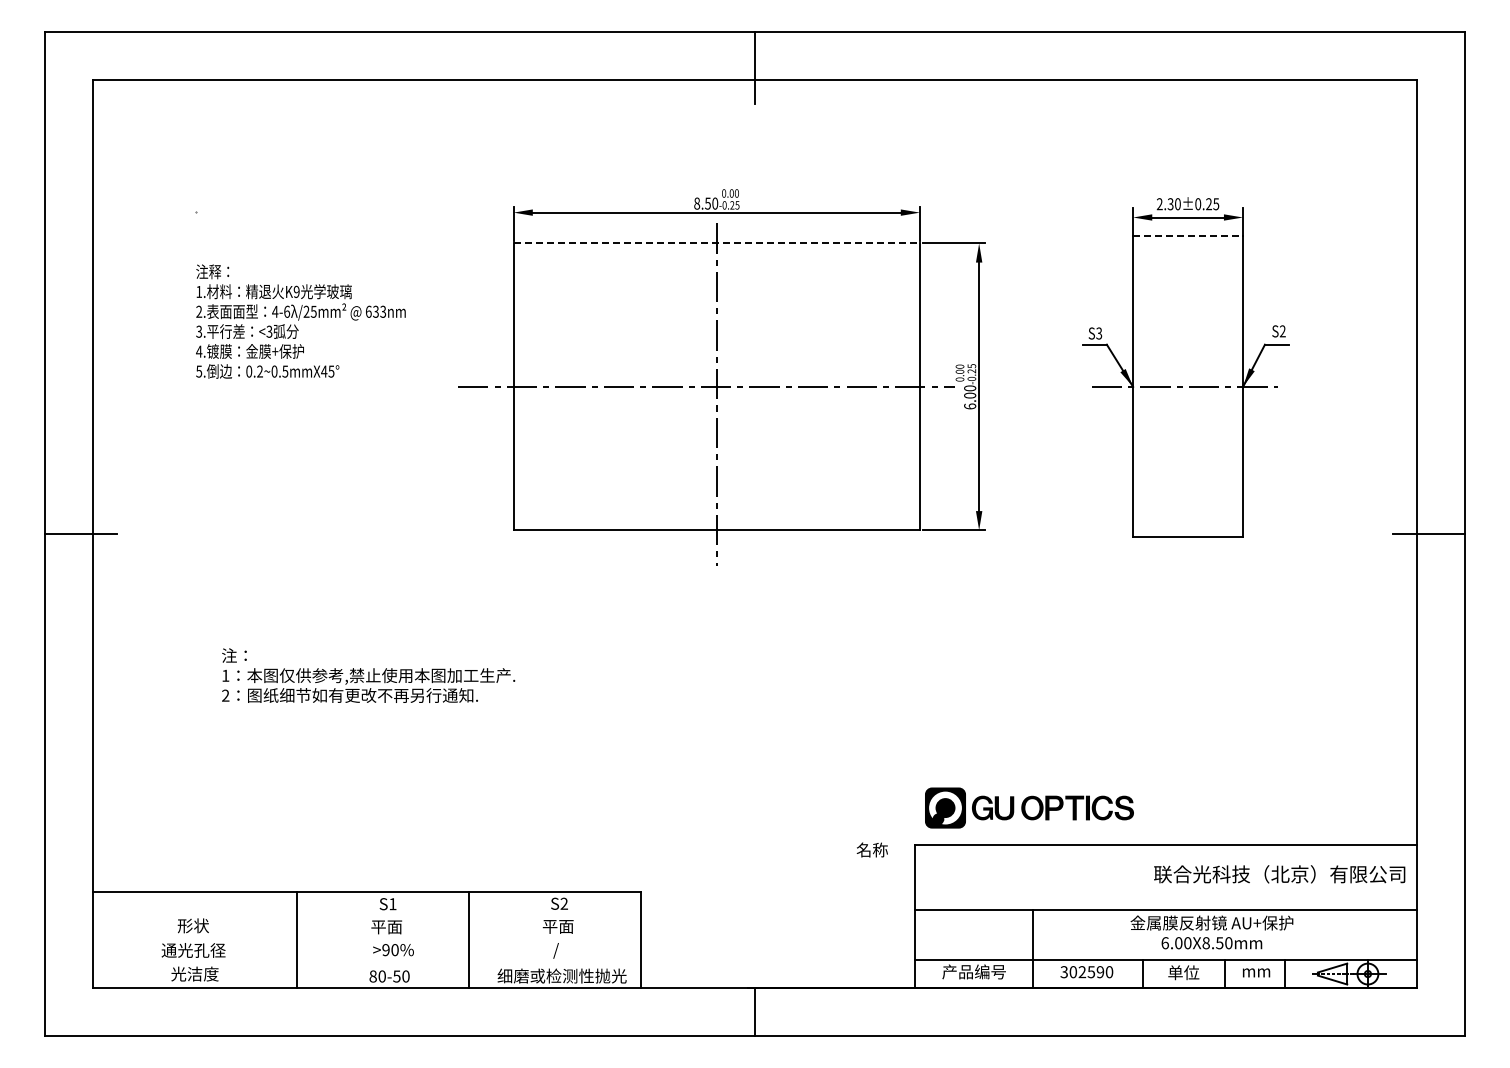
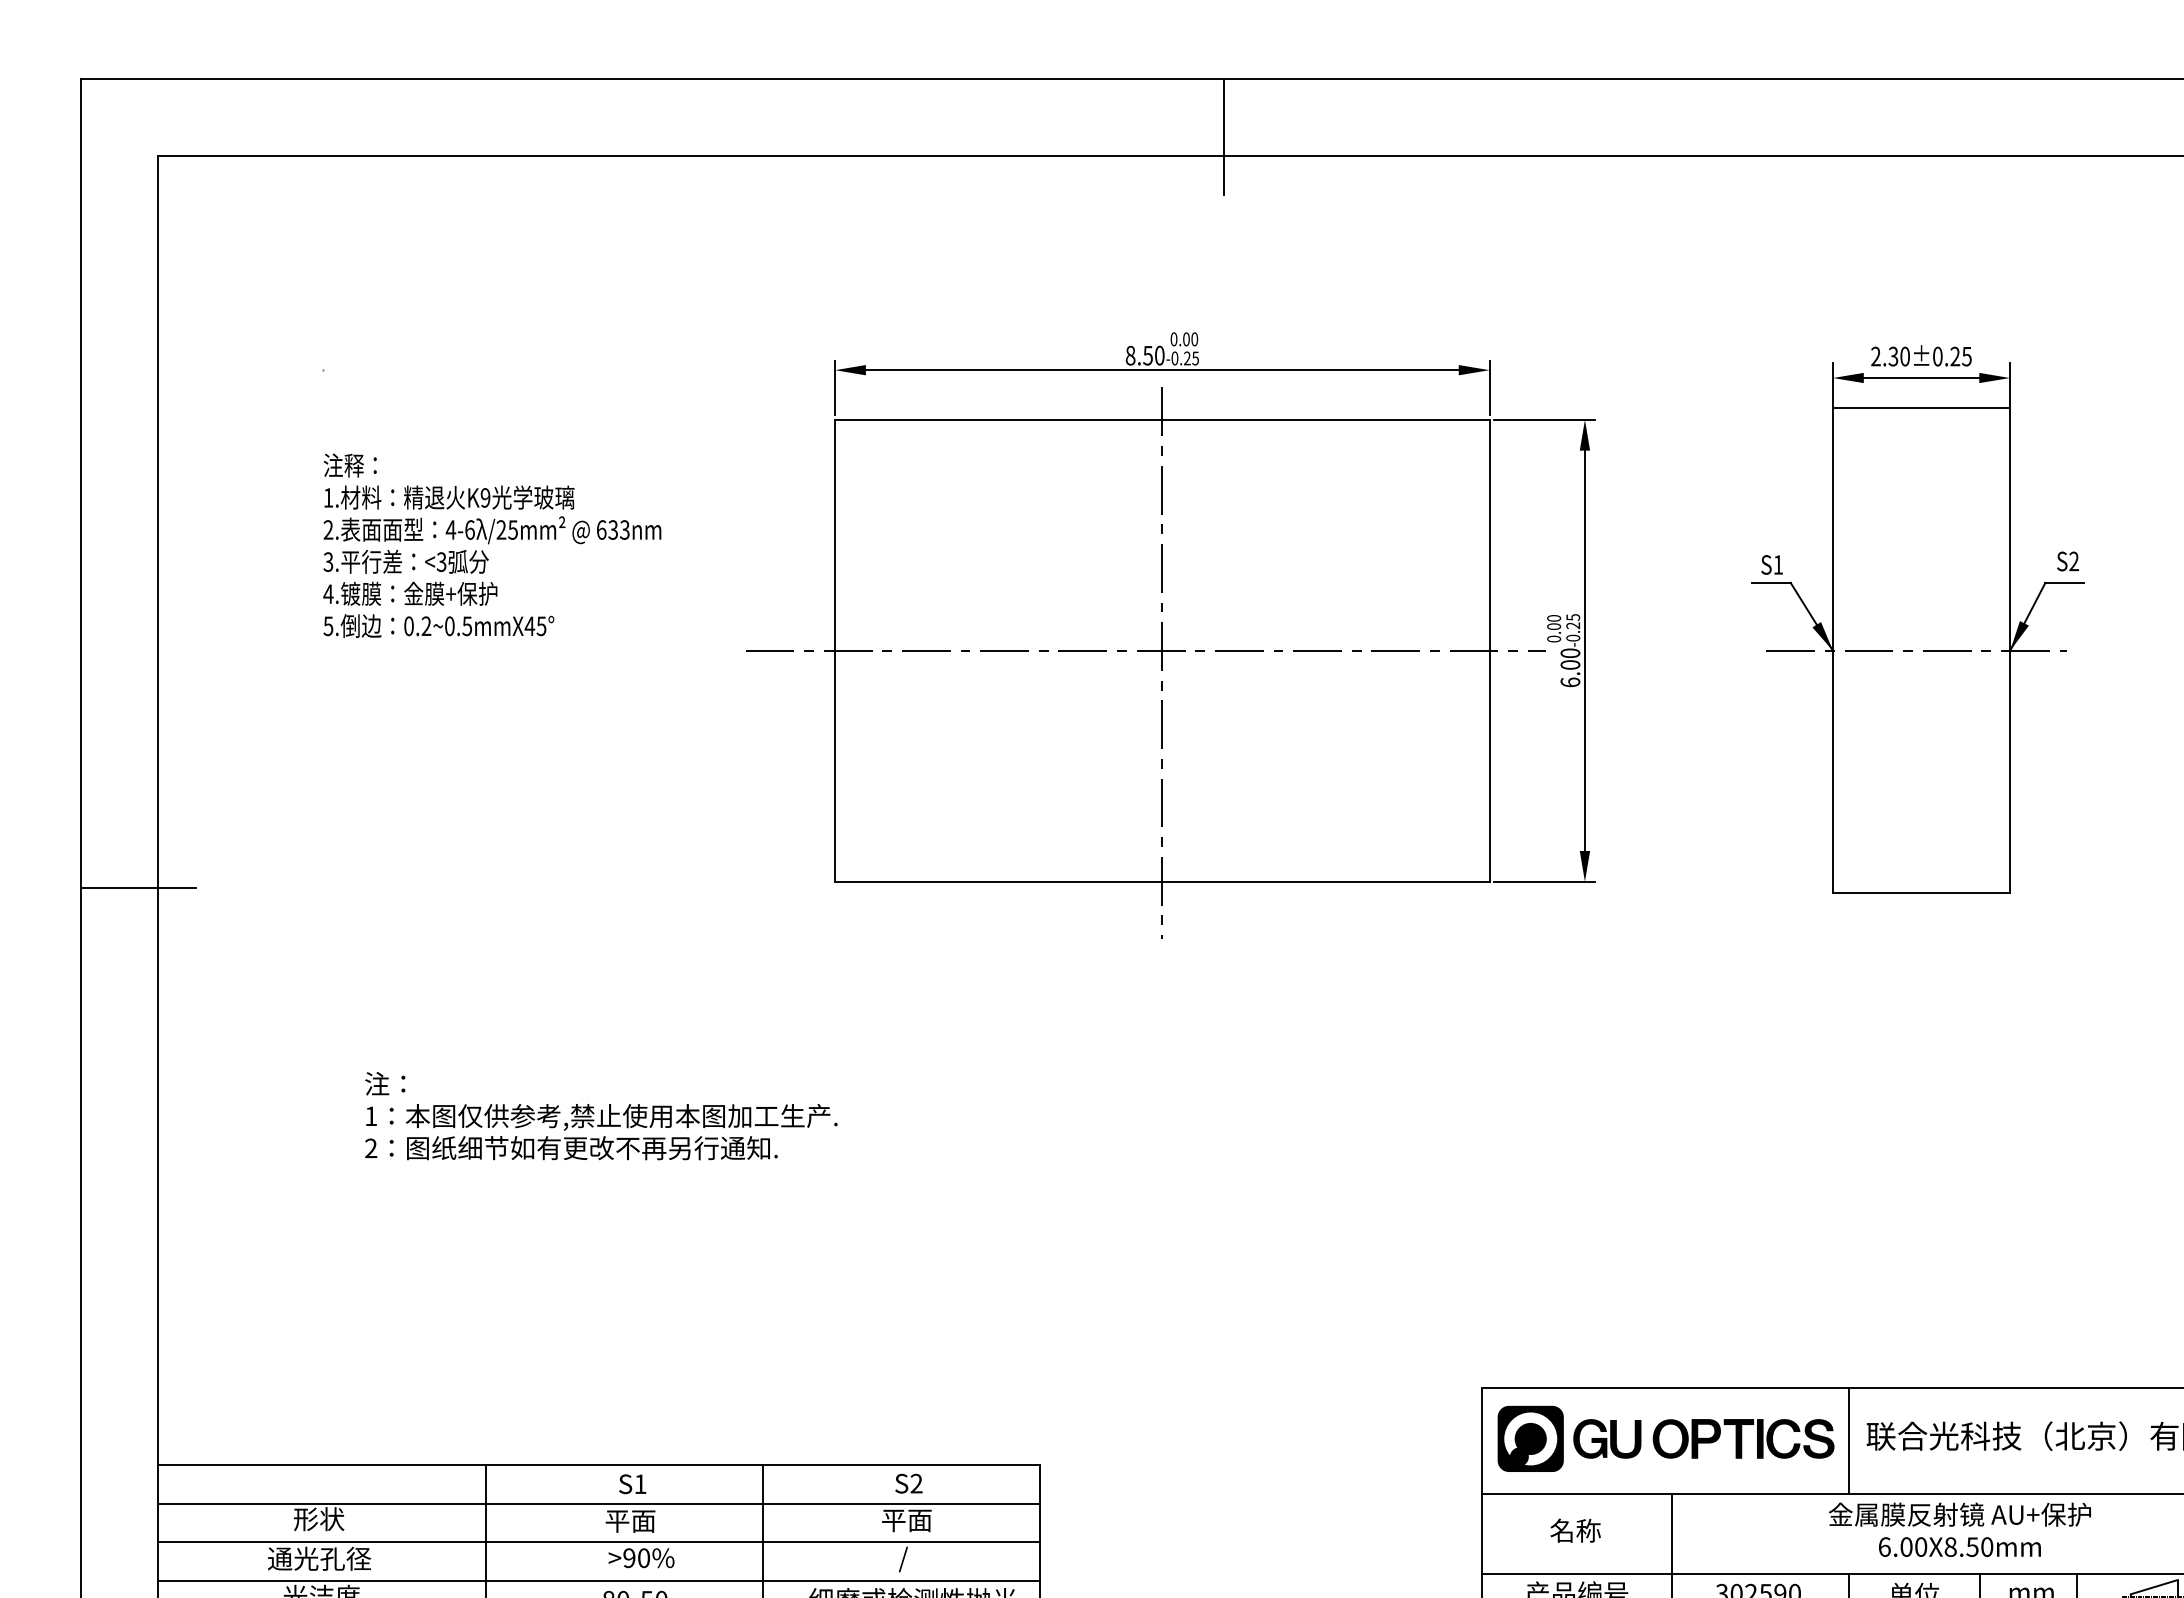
line: (1188, 236) -> (1922, 408), dashed -> solid
line: (717, 243) -> (1163, 419), dashed -> solid
text: (1099, 333) -> (1778, 564), S3 -> S1
part: (1029, 807) -> (1666, 1438), moved
text: (871, 849) -> (1574, 1529), moved
line: (1142, 876) -> (1848, 1439), added
line: (366, 916) -> (597, 1504), added
line: (366, 940) -> (597, 1542), added
line: (366, 964) -> (597, 1581), added

